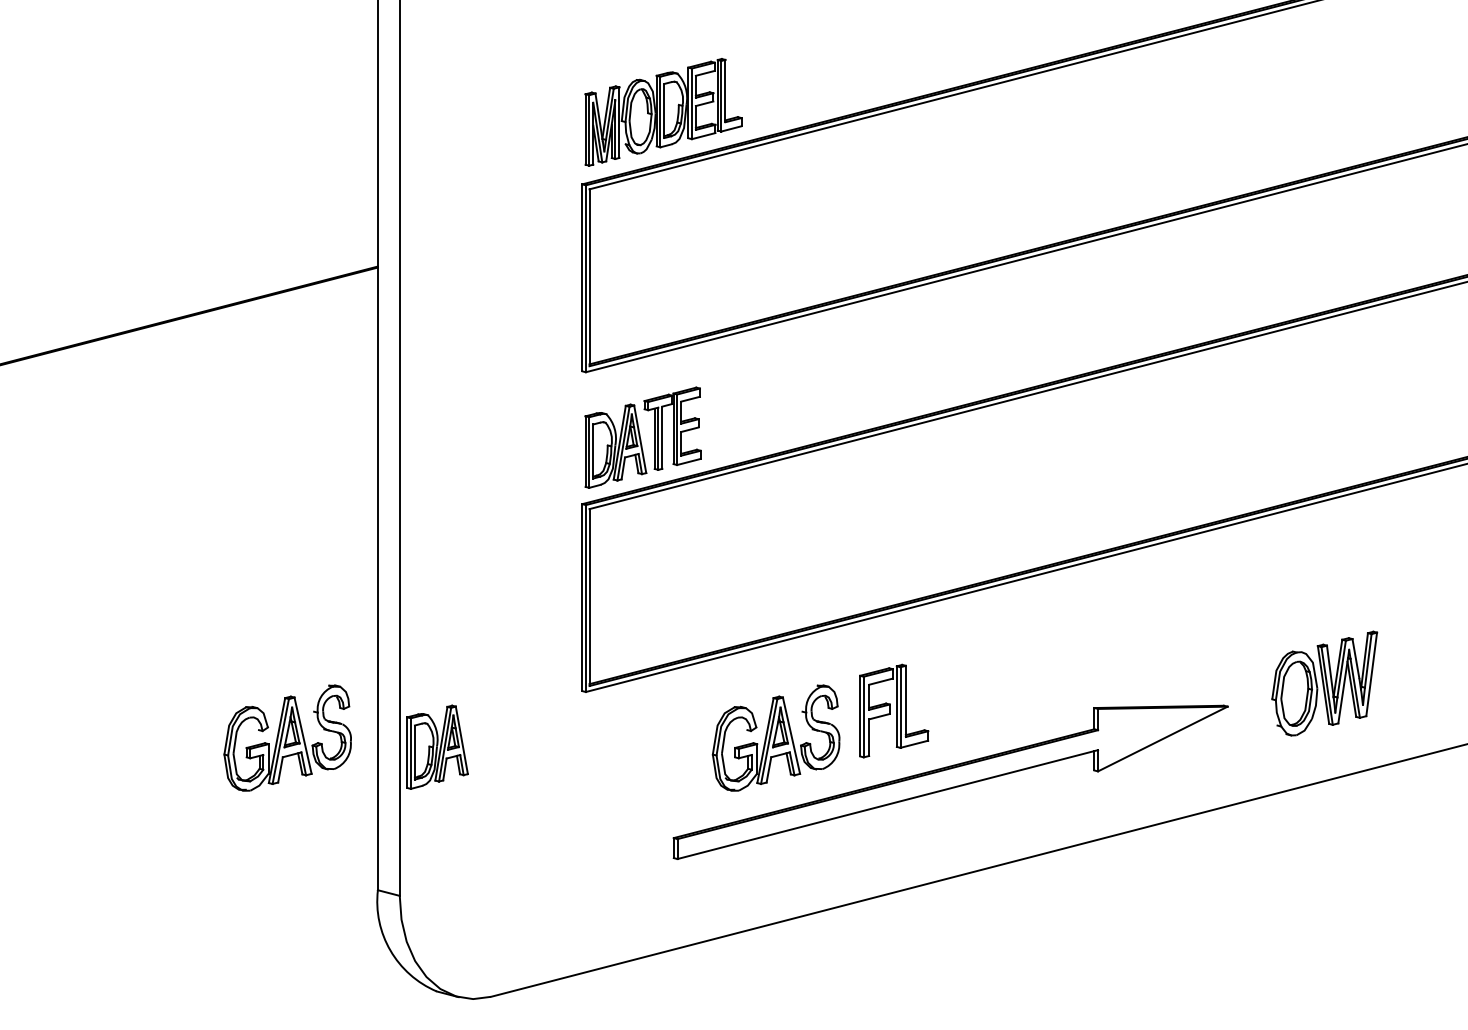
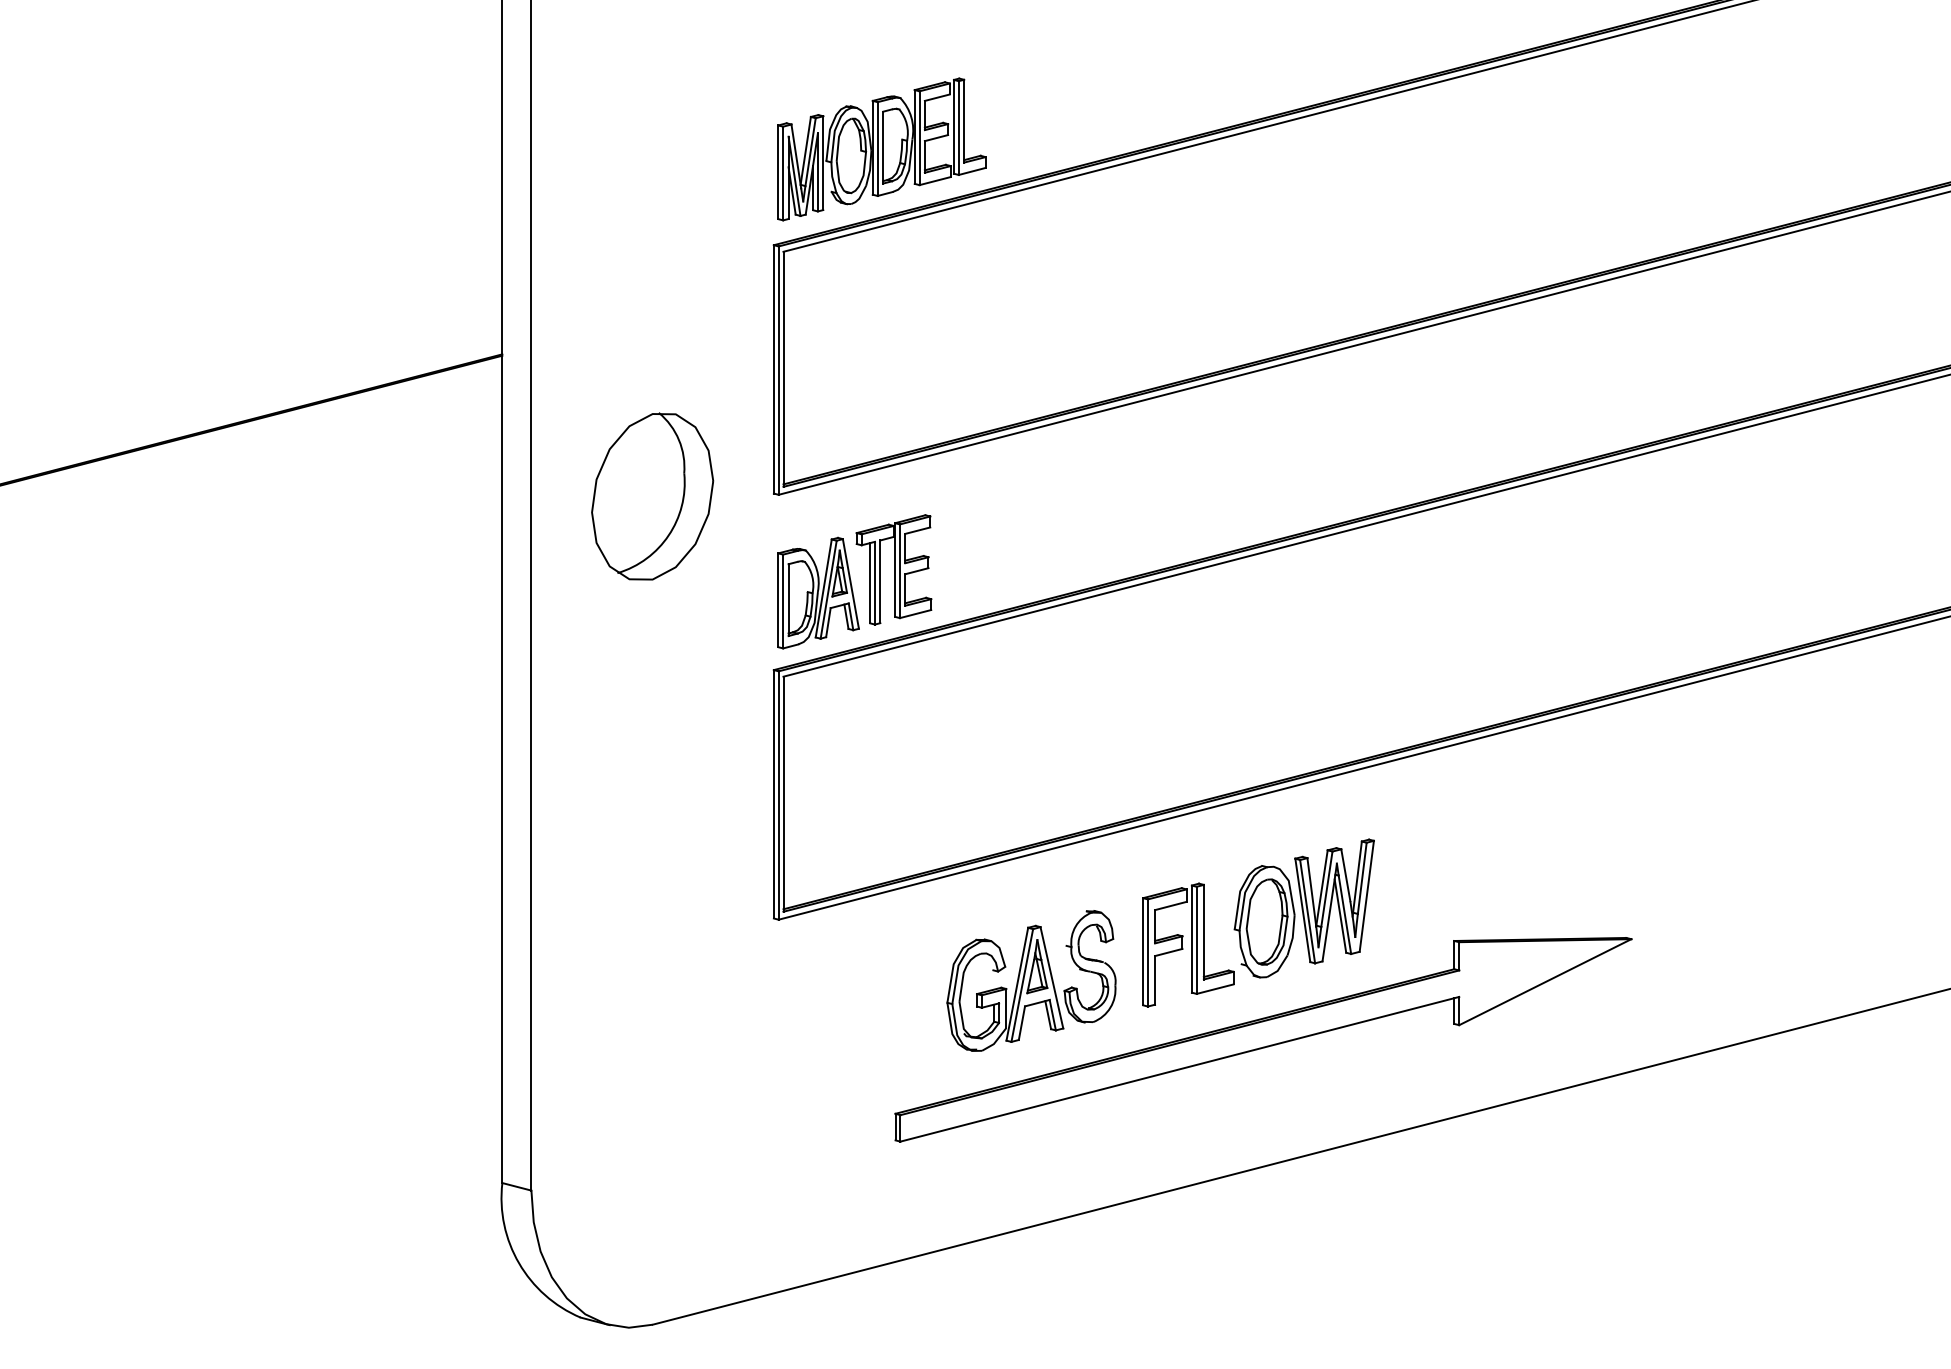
part: (490, 373) -> (652, 496), added
part: (1324, 683) -> (1303, 908), moved
part: (287, 737) -> (382, 980), removed
part: (437, 746) -> (581, 992), removed

